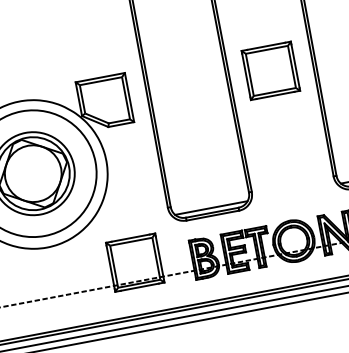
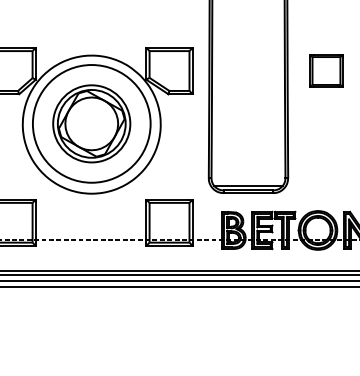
part: (270, 70) -> (326, 70), size x0.7

